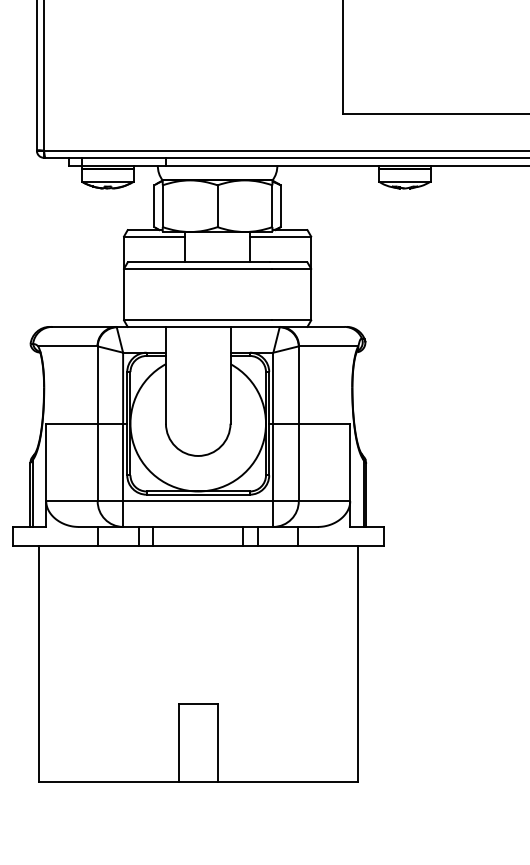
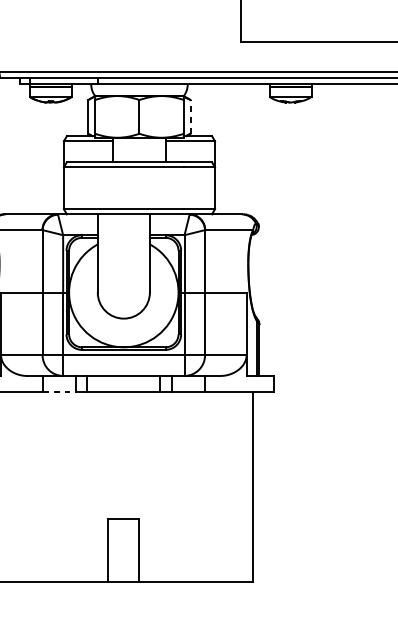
line: (280, 206) -> (190, 117), solid -> dashed
line: (118, 546) -> (59, 391), solid -> dashed

